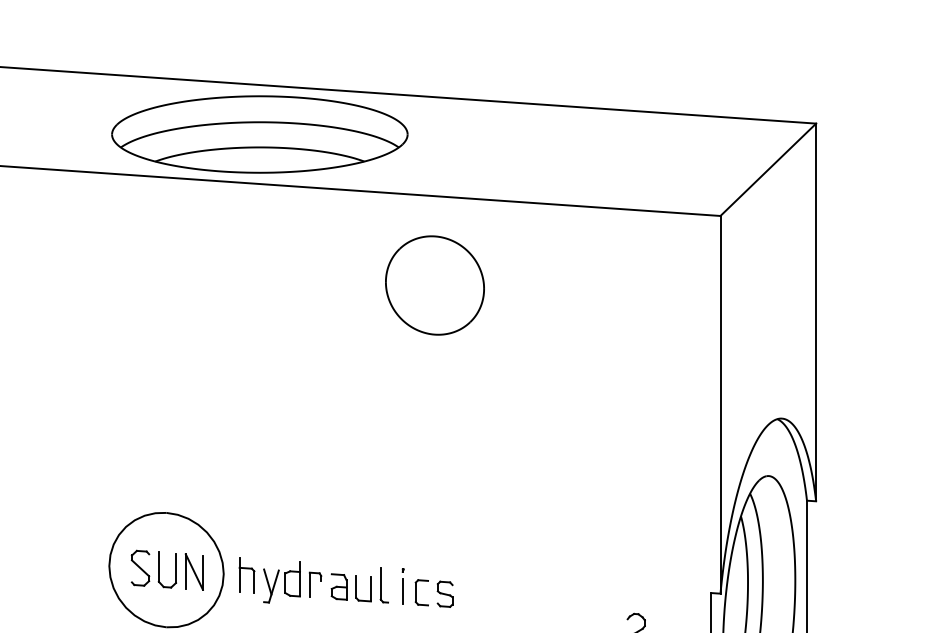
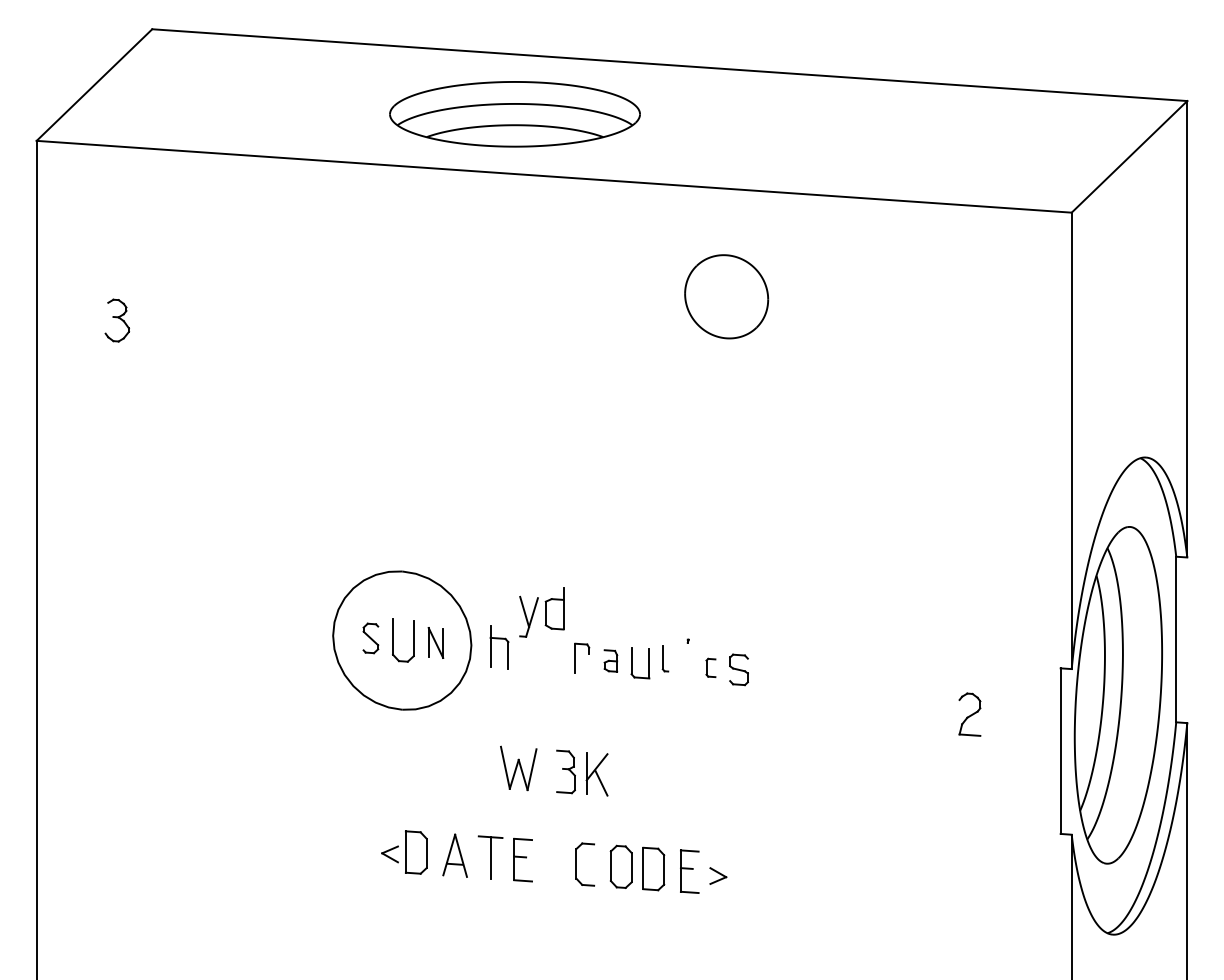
part: (259, 134) -> (514, 114), size x0.7
part: (434, 285) -> (726, 296), size x0.7
part: (140, 568) -> (370, 638), size x0.7
part: (194, 571) -> (435, 642), size x0.7
part: (281, 582) -> (541, 612), moved
part: (384, 584) -> (665, 658), size x0.6
part: (338, 586) -> (610, 660), size x0.7
line: (402, 591) -> (687, 666), removed
part: (421, 592) -> (710, 667), size x0.6

